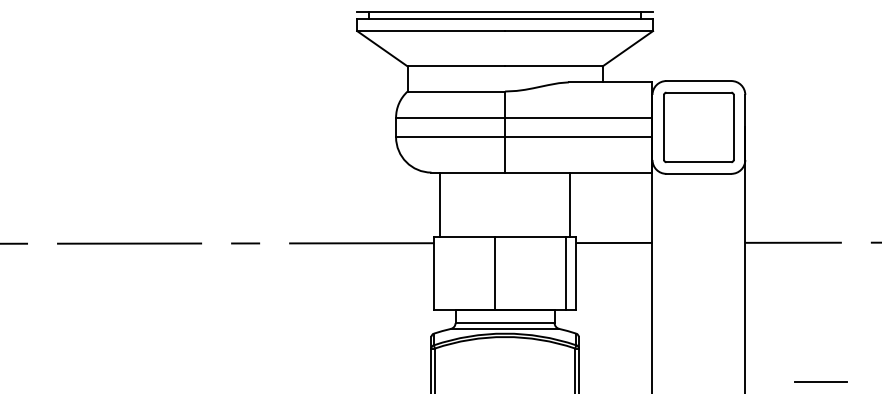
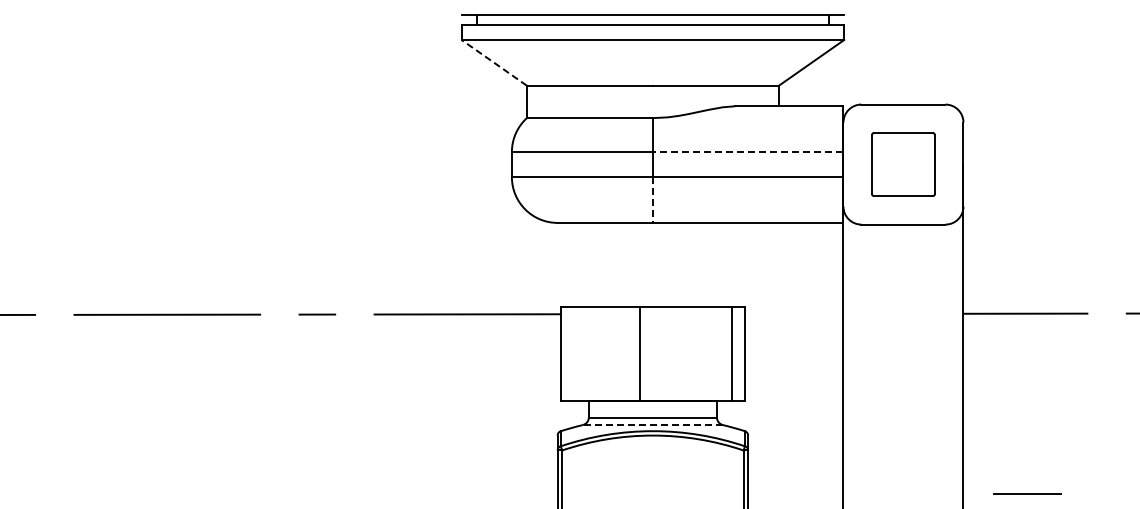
line: (382, 48) -> (494, 62), solid -> dashed
line: (578, 117) -> (747, 151), solid -> dashed
part: (698, 127) -> (903, 164), size x0.7
line: (504, 155) -> (652, 200), solid -> dashed
line: (440, 204) -> (569, 264), removed
line: (569, 204) -> (736, 264), removed
line: (613, 242) -> (793, 313), removed
line: (504, 329) -> (652, 425), solid -> dashed
line: (821, 381) -> (1027, 493), moved

